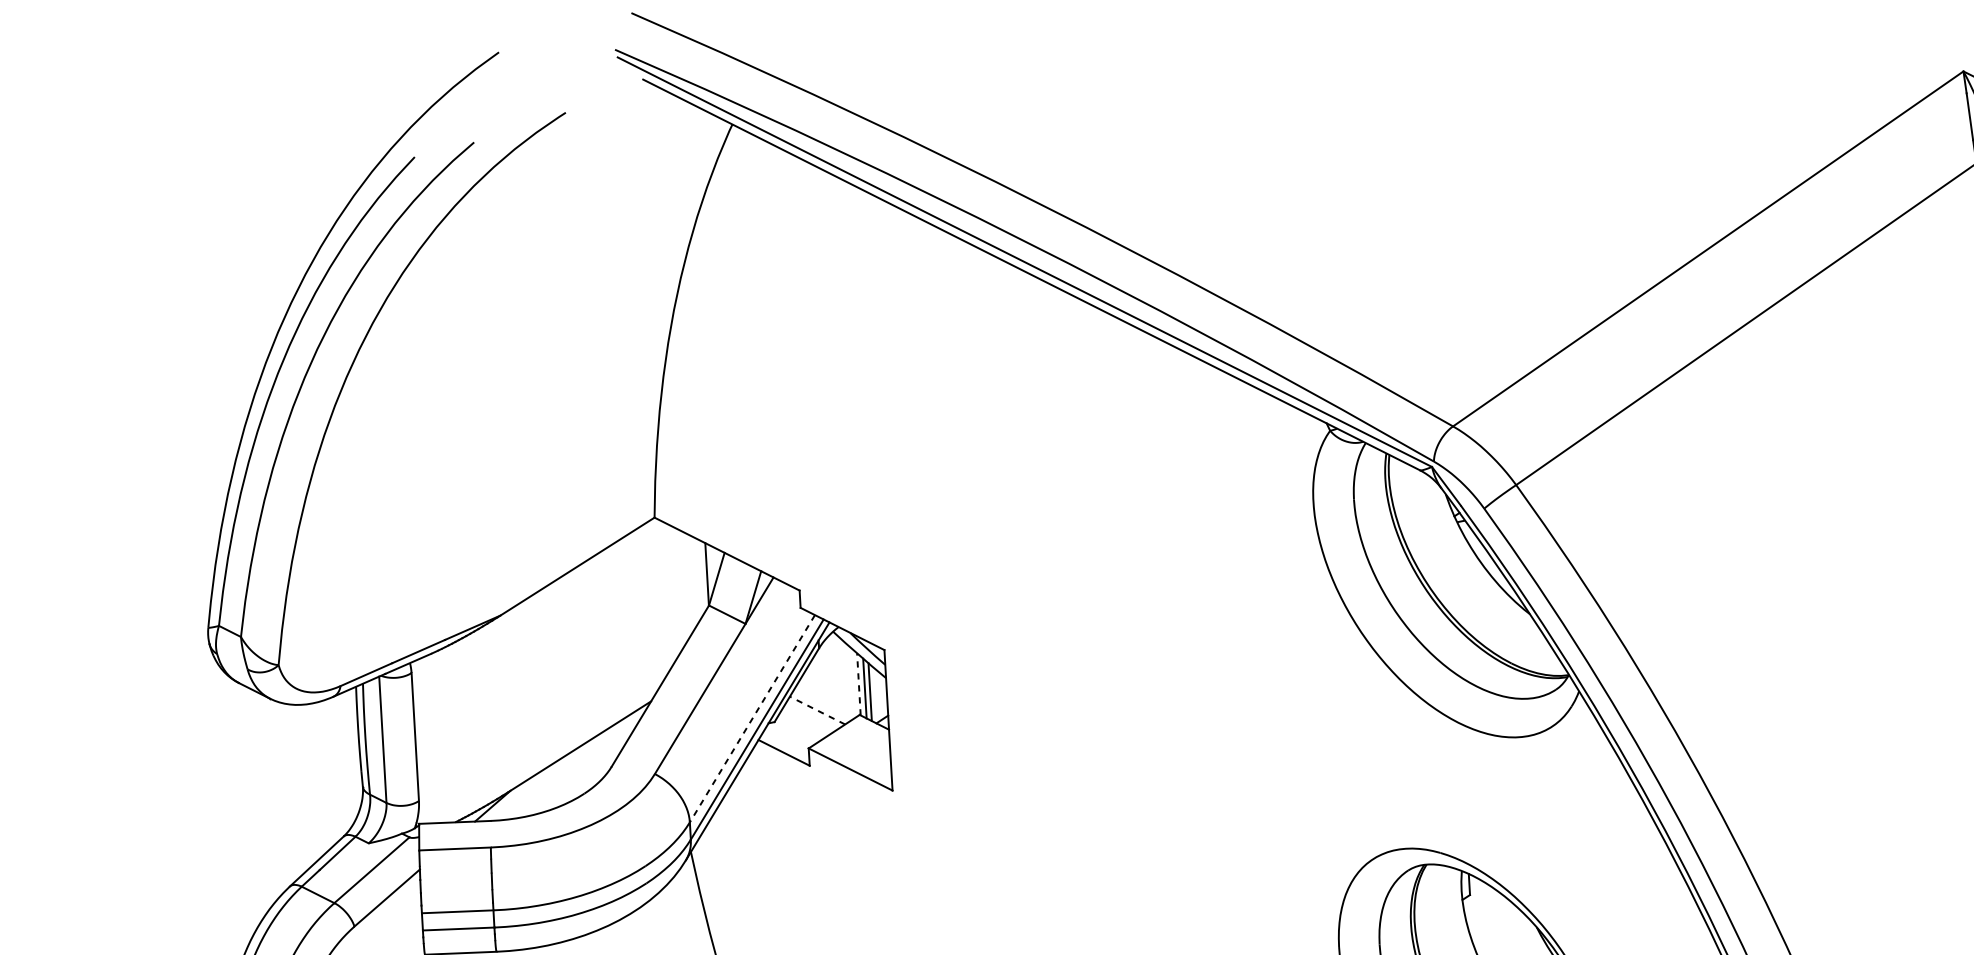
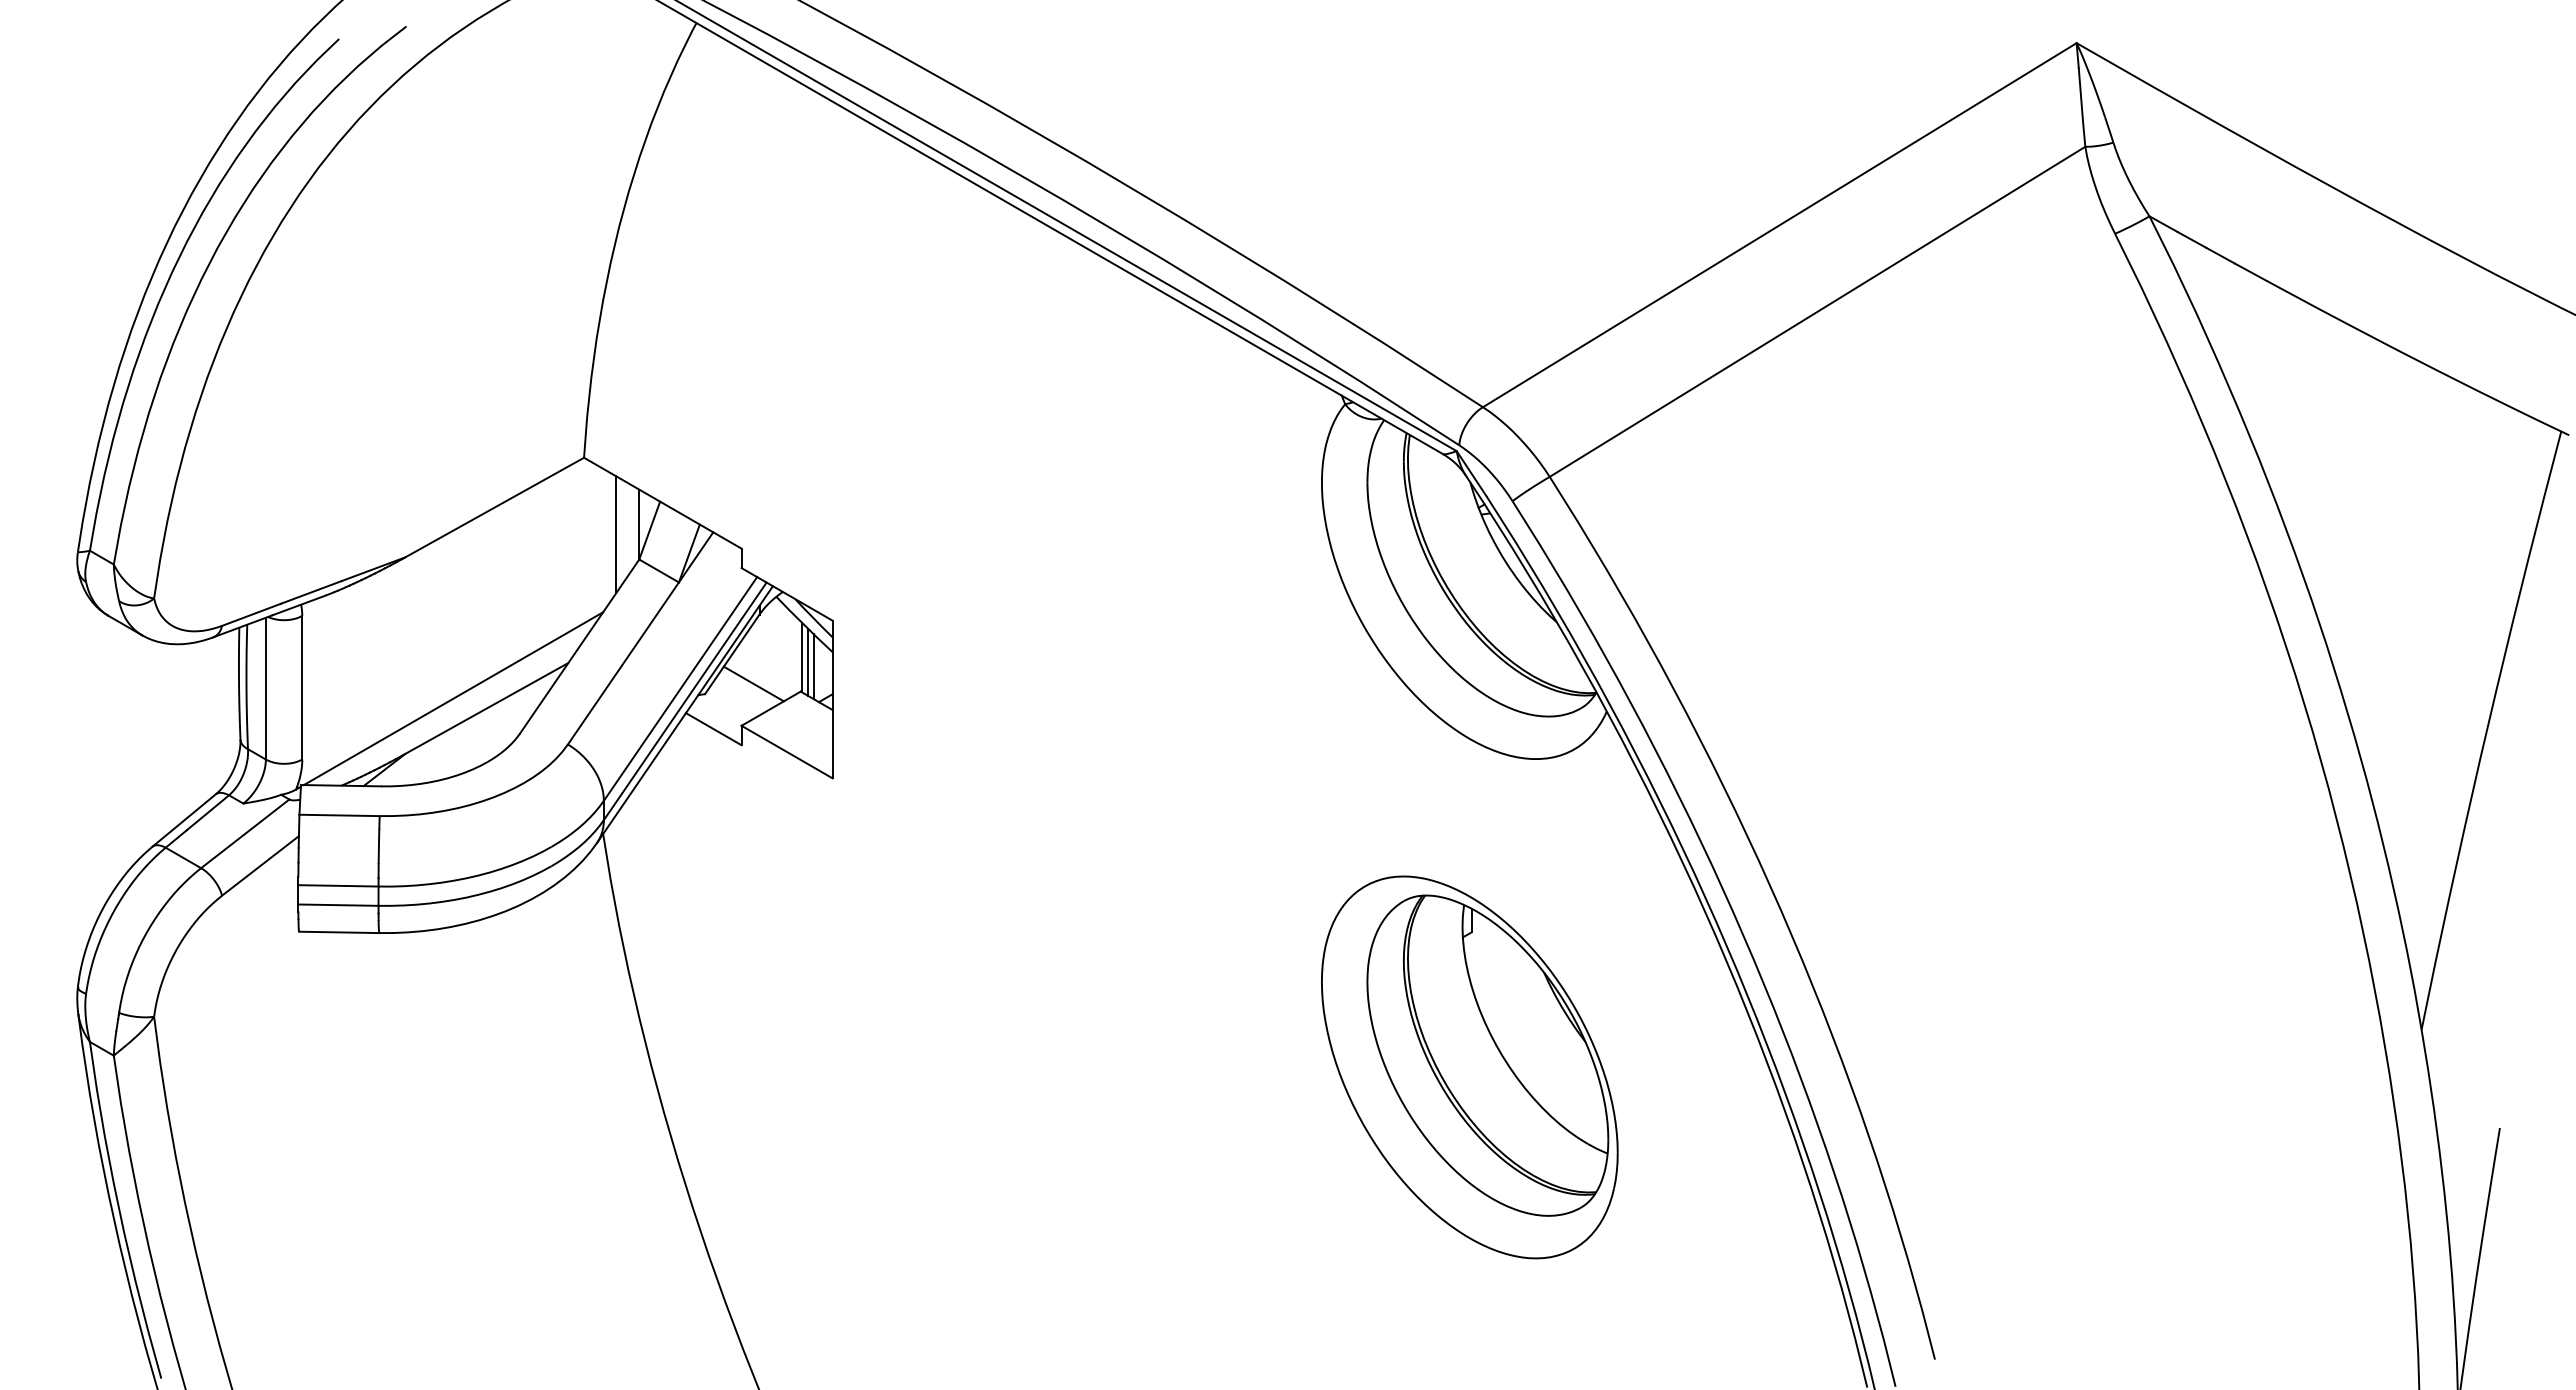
line: (687, 584) -> (616, 534), added
line: (858, 684) -> (801, 657), dashed -> solid
line: (817, 711) -> (753, 684), dashed -> solid
line: (752, 718) -> (680, 688), dashed -> solid
line: (550, 738) -> (453, 698), added

